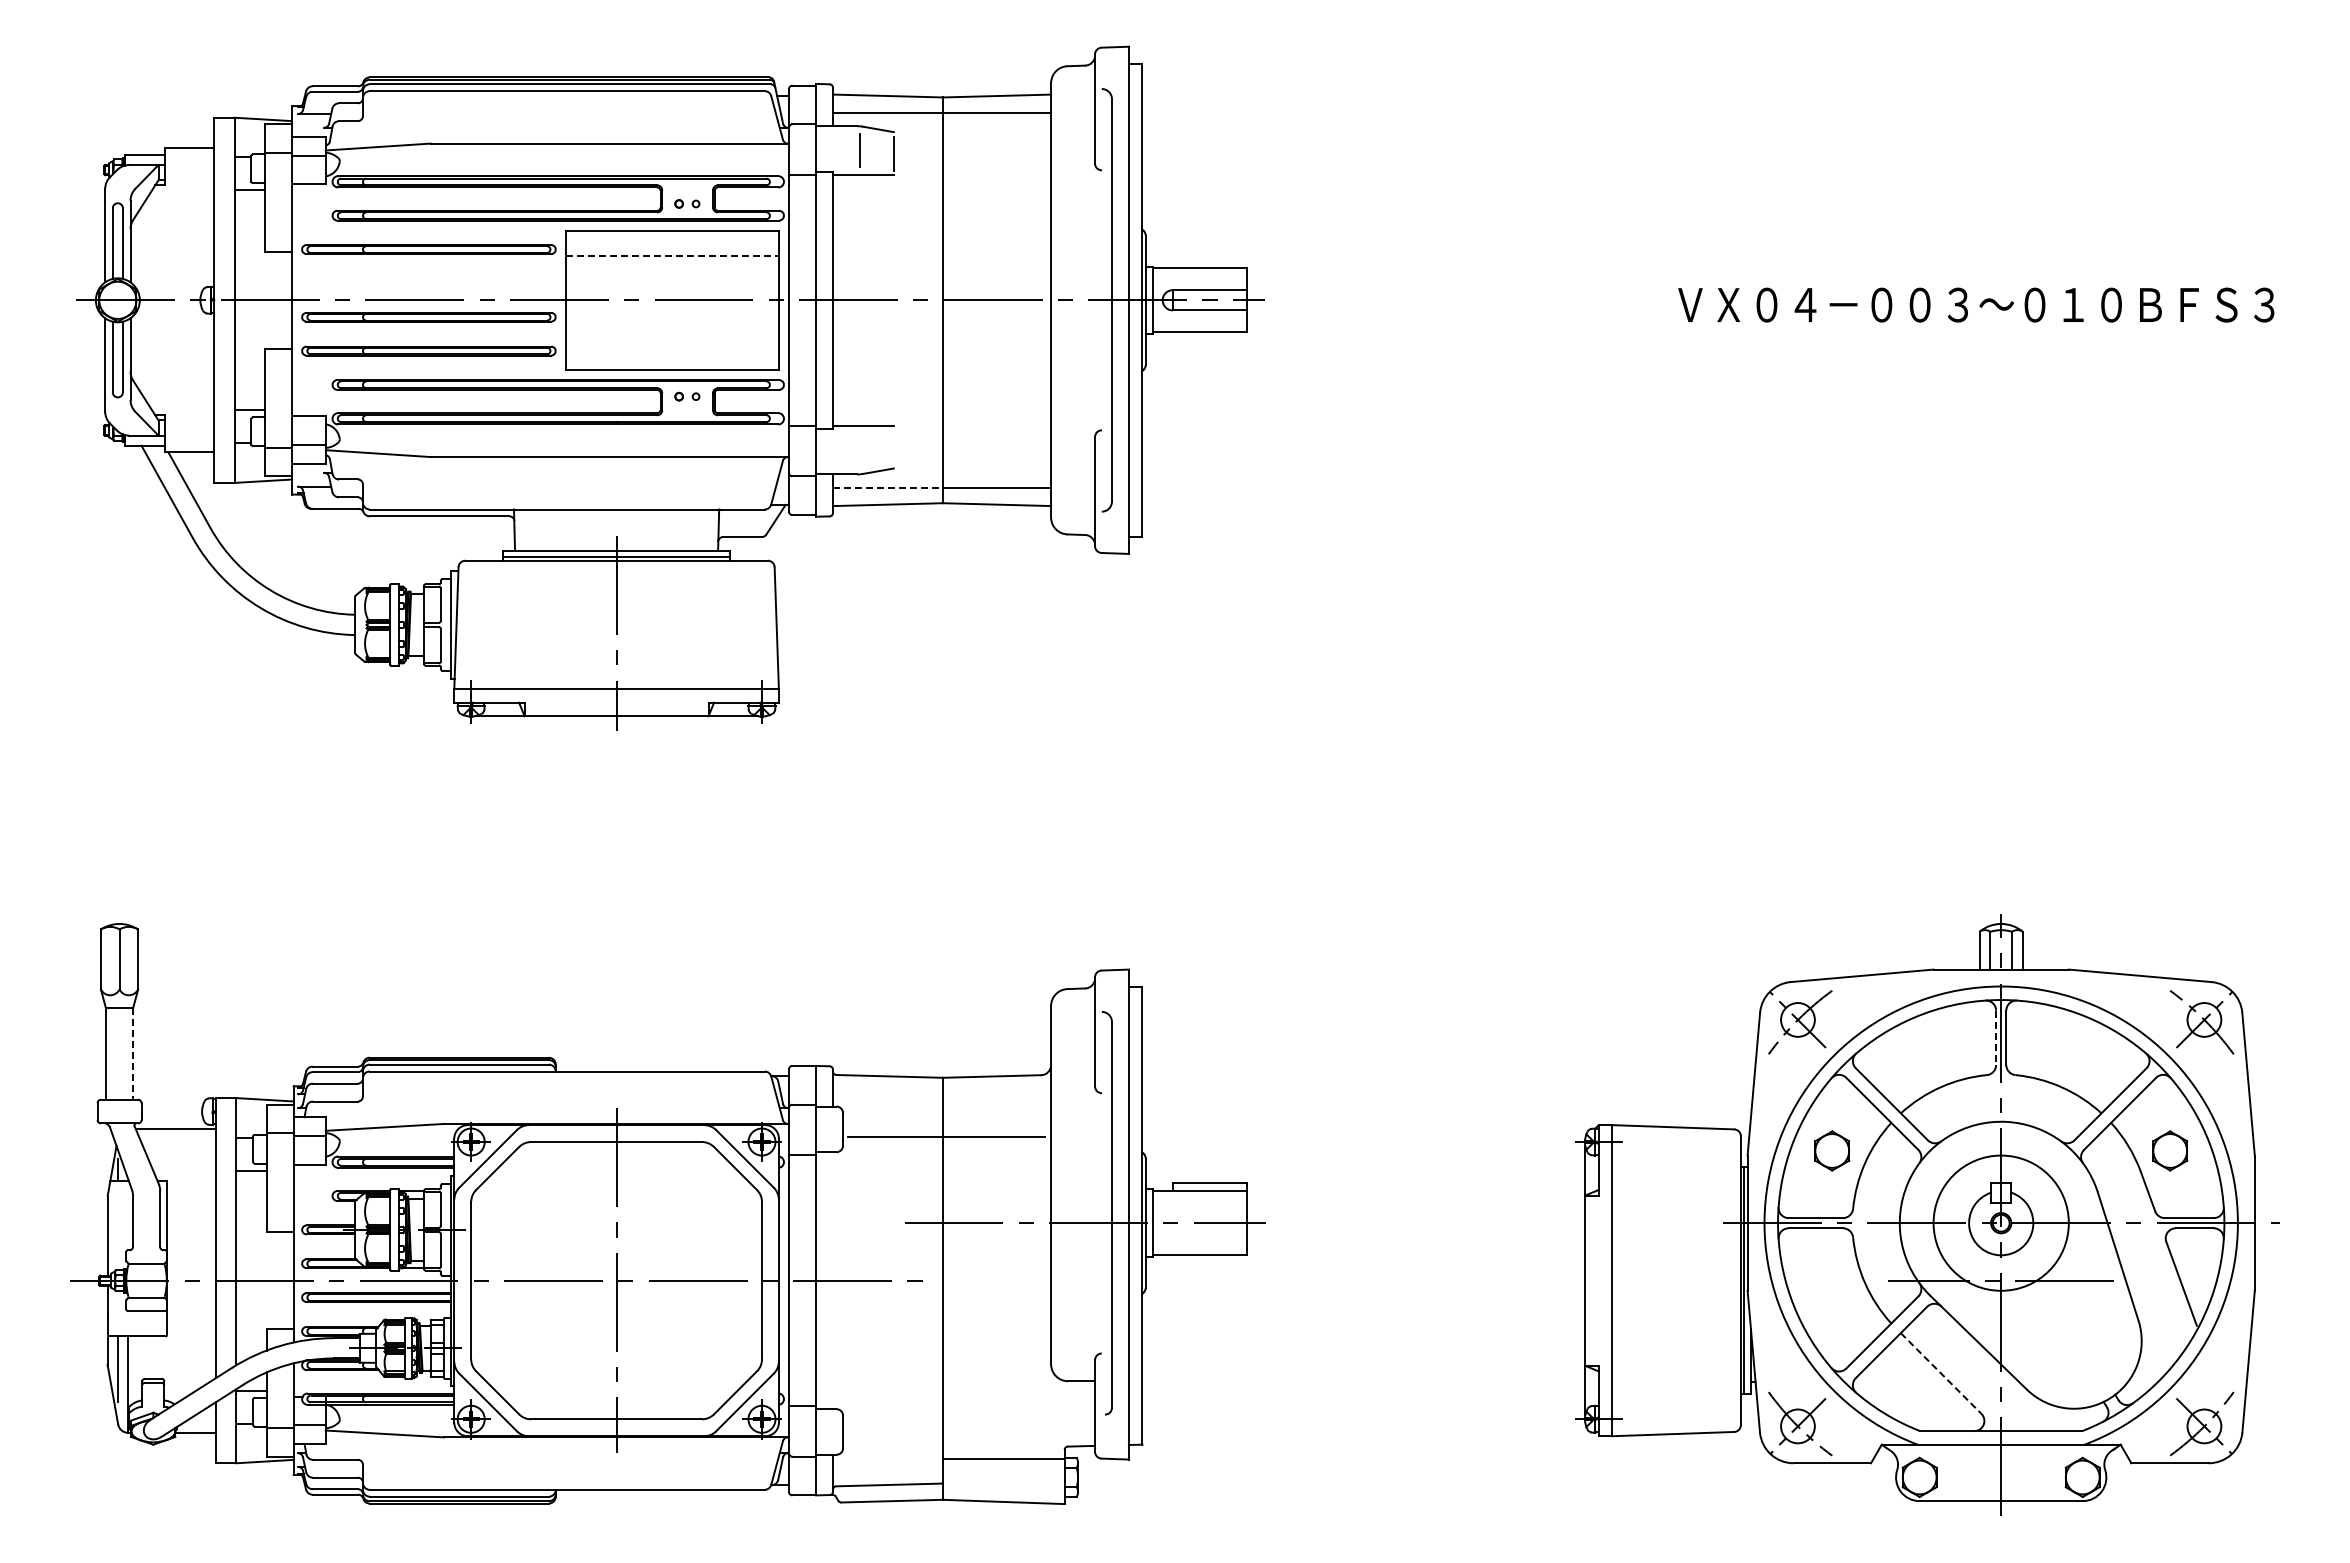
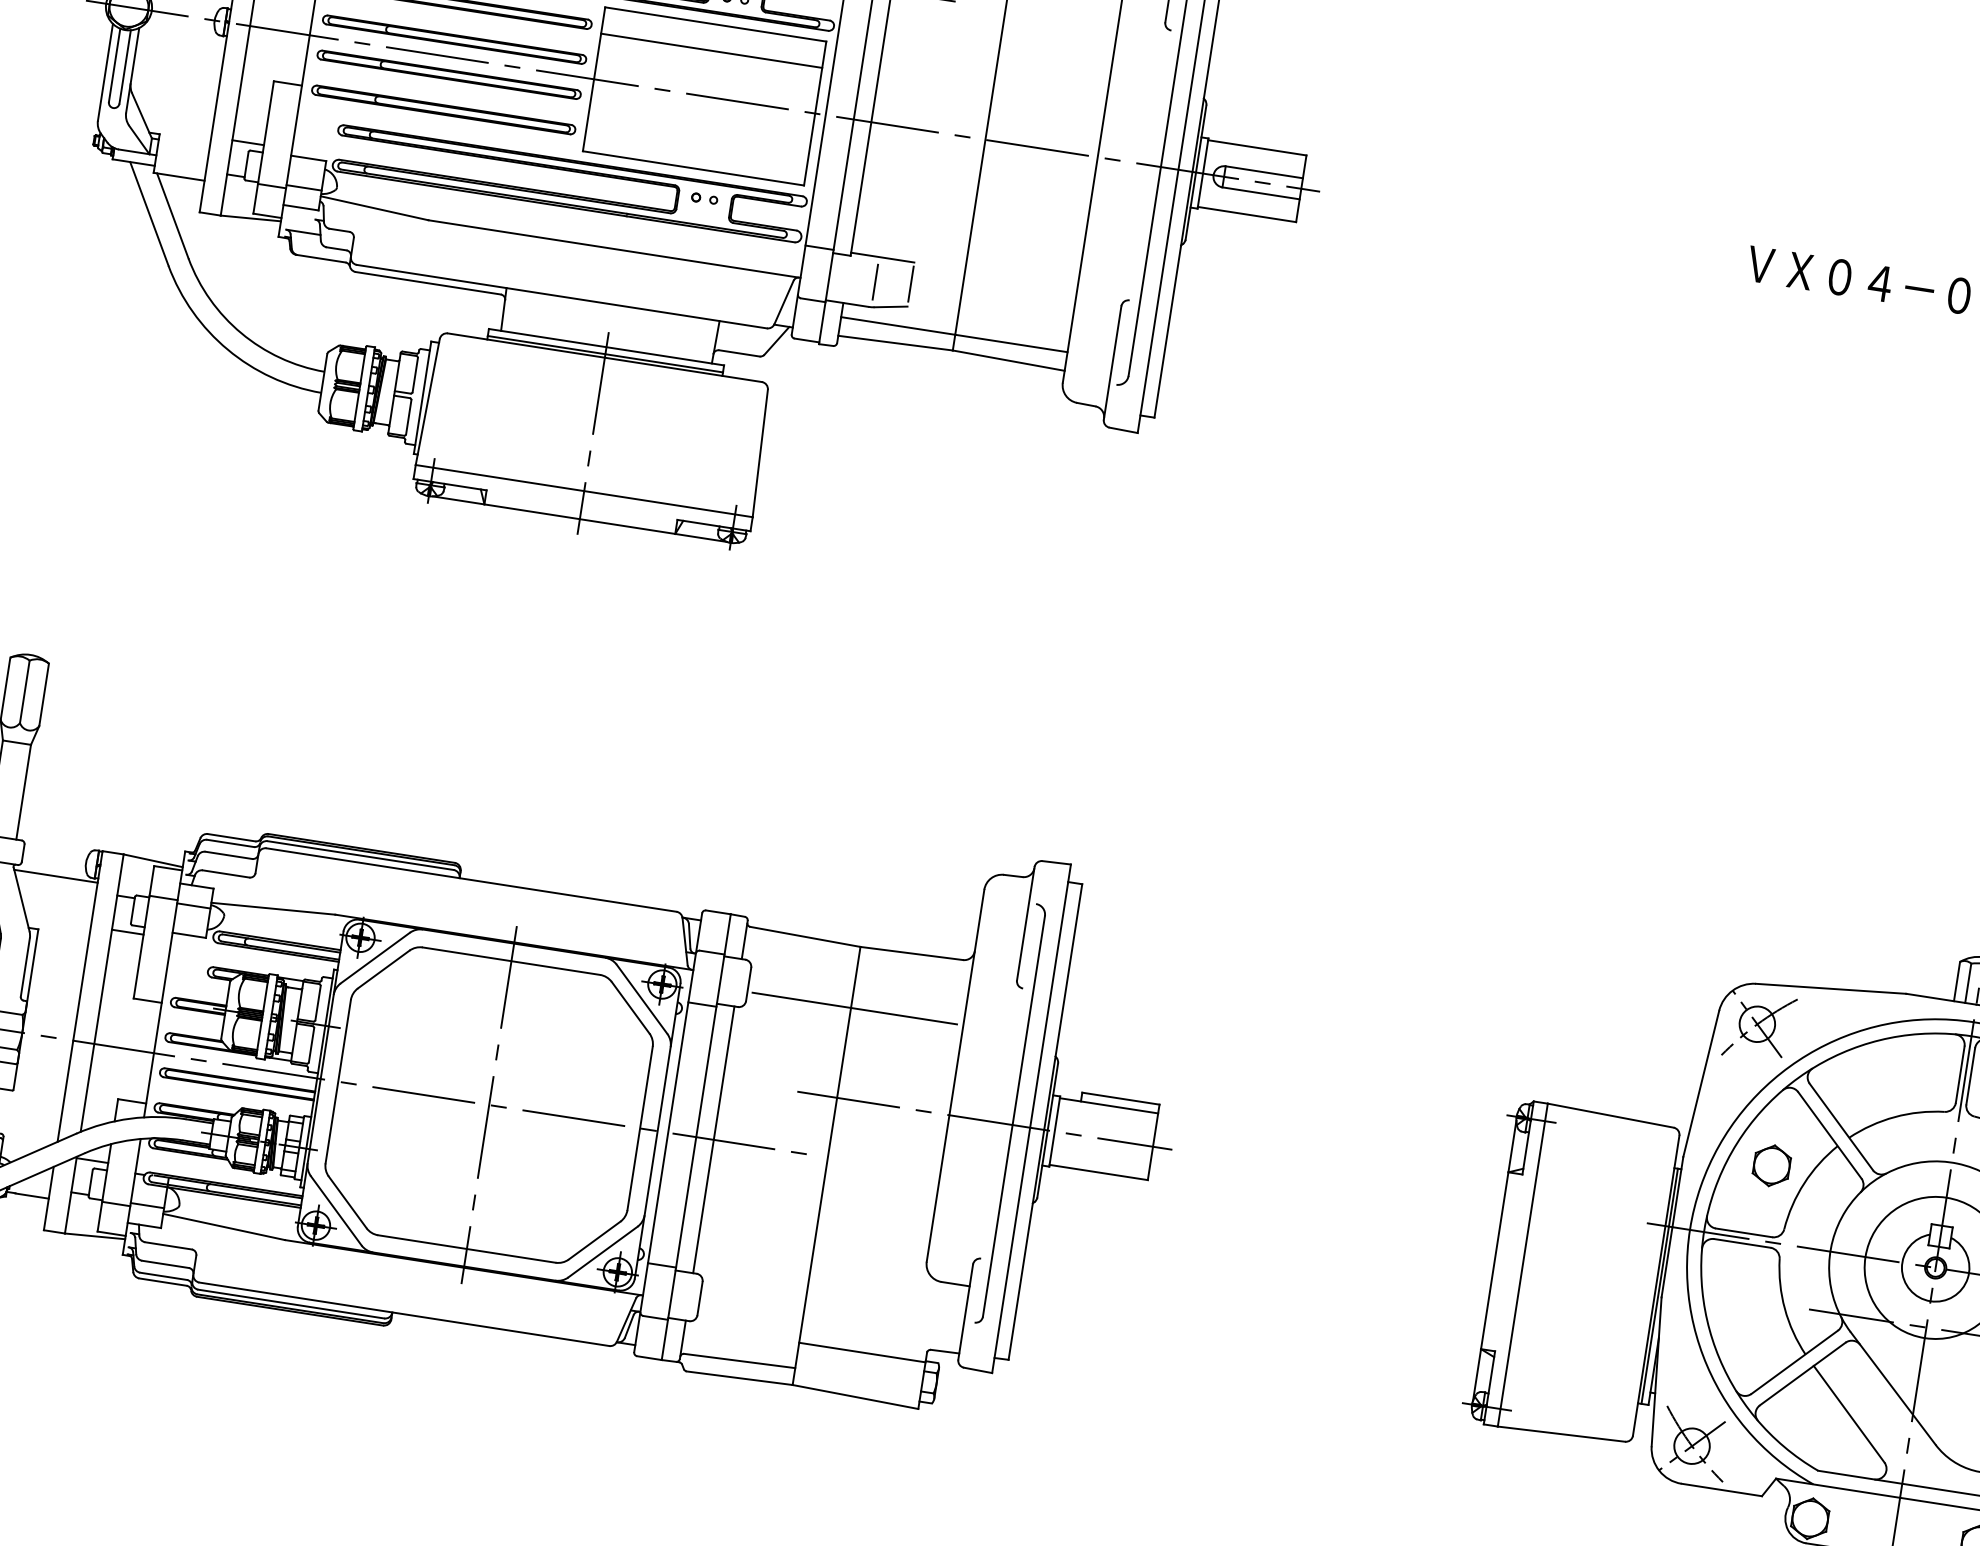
line: (672, 256) -> (711, 50), dashed -> solid
part: (428, 283) -> (454, 39), added
line: (893, 446) -> (910, 283), added
line: (860, 450) -> (875, 282), added
line: (887, 488) -> (897, 326), dashed -> solid
line: (1996, 1038) -> (1960, 1075), dashed -> solid
line: (133, 1054) -> (24, 792), dashed -> solid
line: (833, 1280) -> (714, 1139), added
line: (1941, 1373) -> (1849, 1414), dashed -> solid

